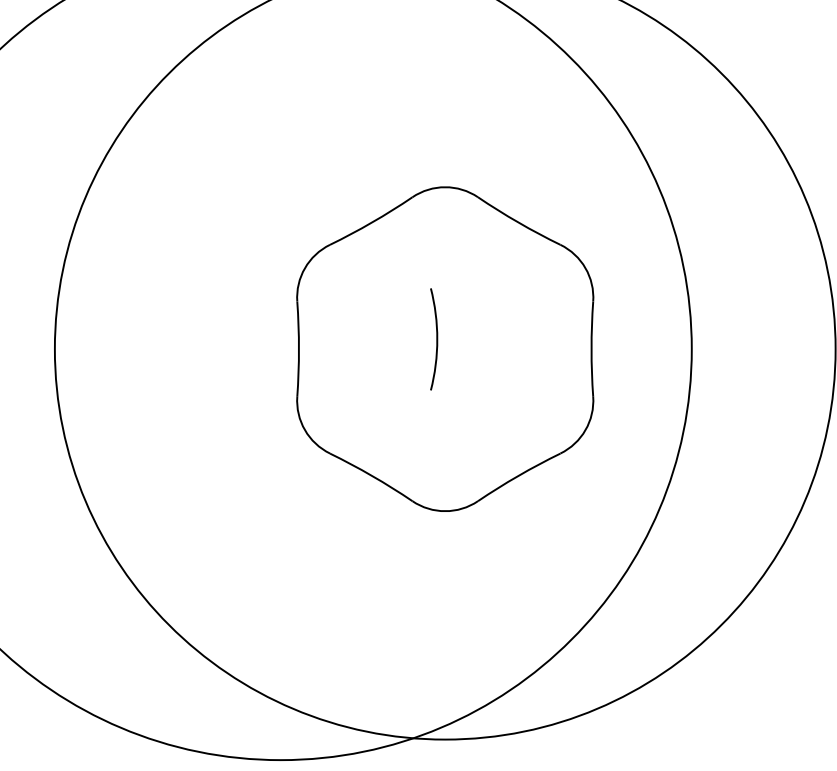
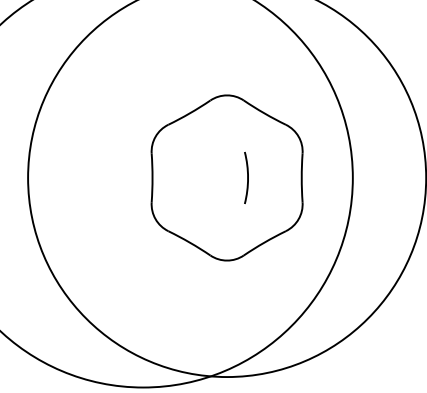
arc: (436, 338) -> (247, 177), moved

